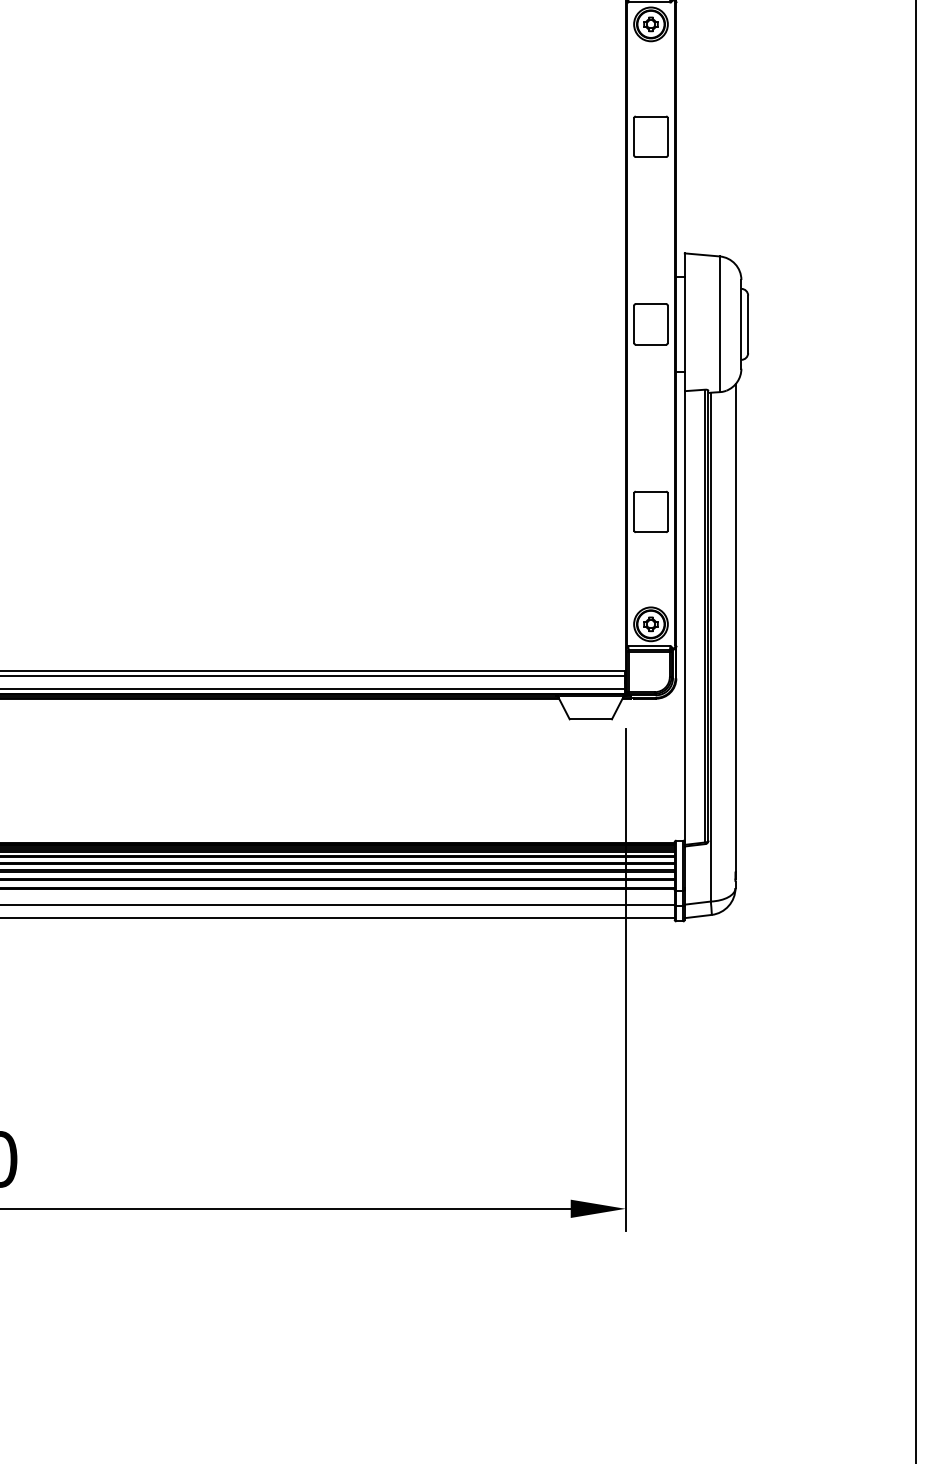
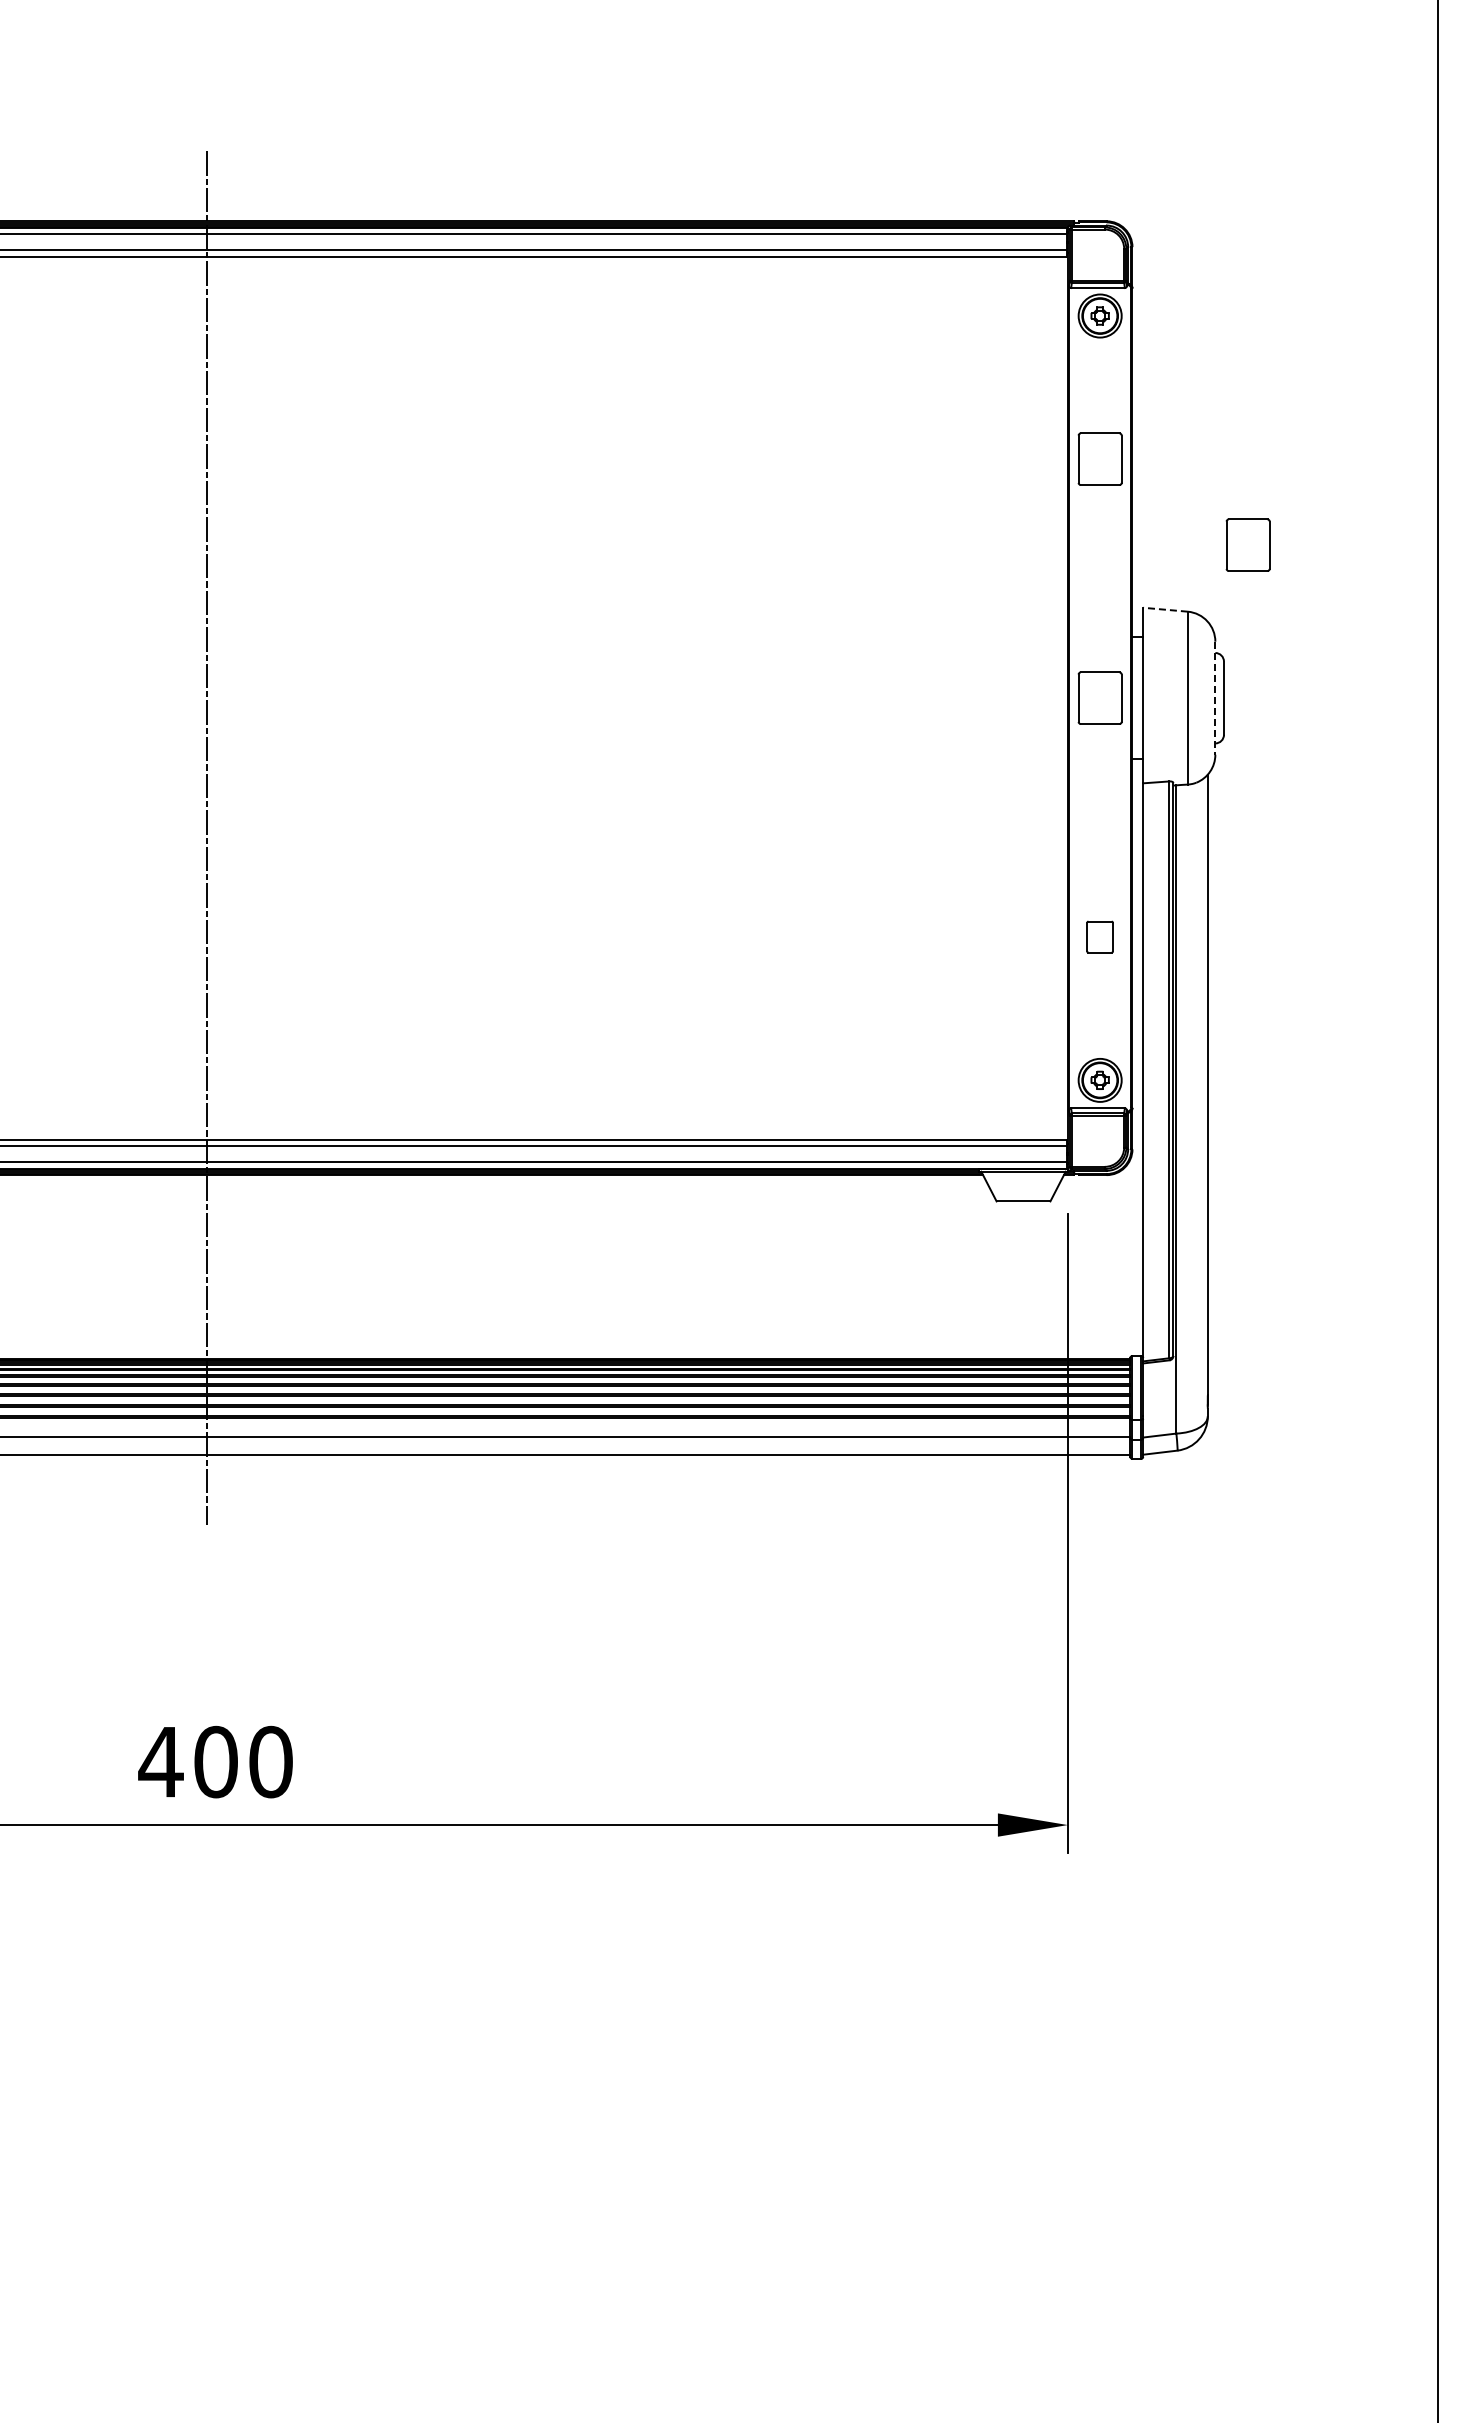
part: (766, 203) -> (1247, 544), added
line: (702, 254) -> (1165, 609), solid -> dashed
line: (741, 324) -> (1215, 698), solid -> dashed
part: (650, 511) -> (1099, 936), size x0.6

